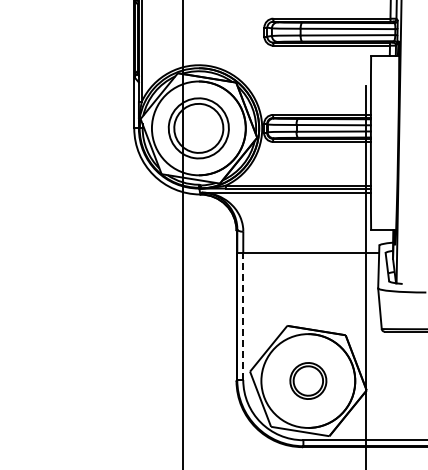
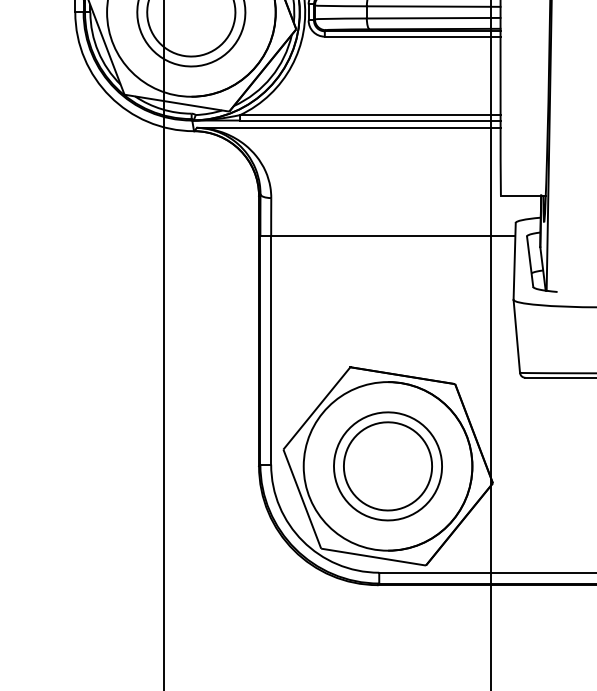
line: (243, 316) -> (271, 350), dashed -> solid
part: (308, 380) -> (388, 465), size x1.67

